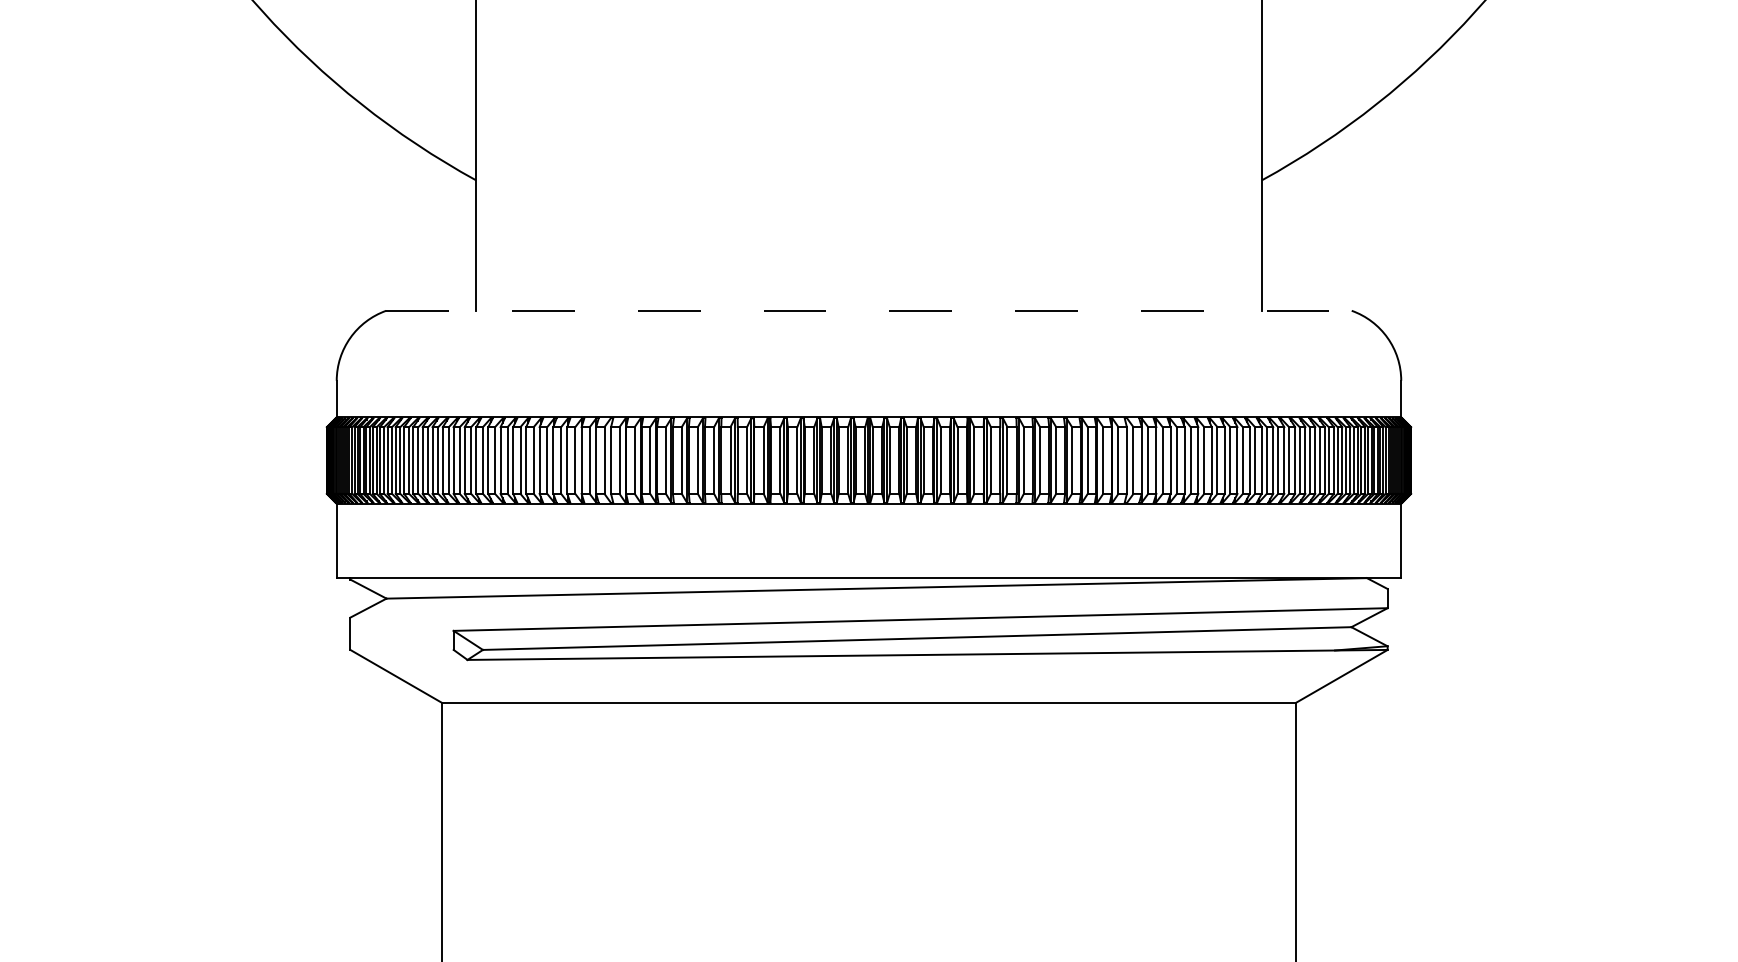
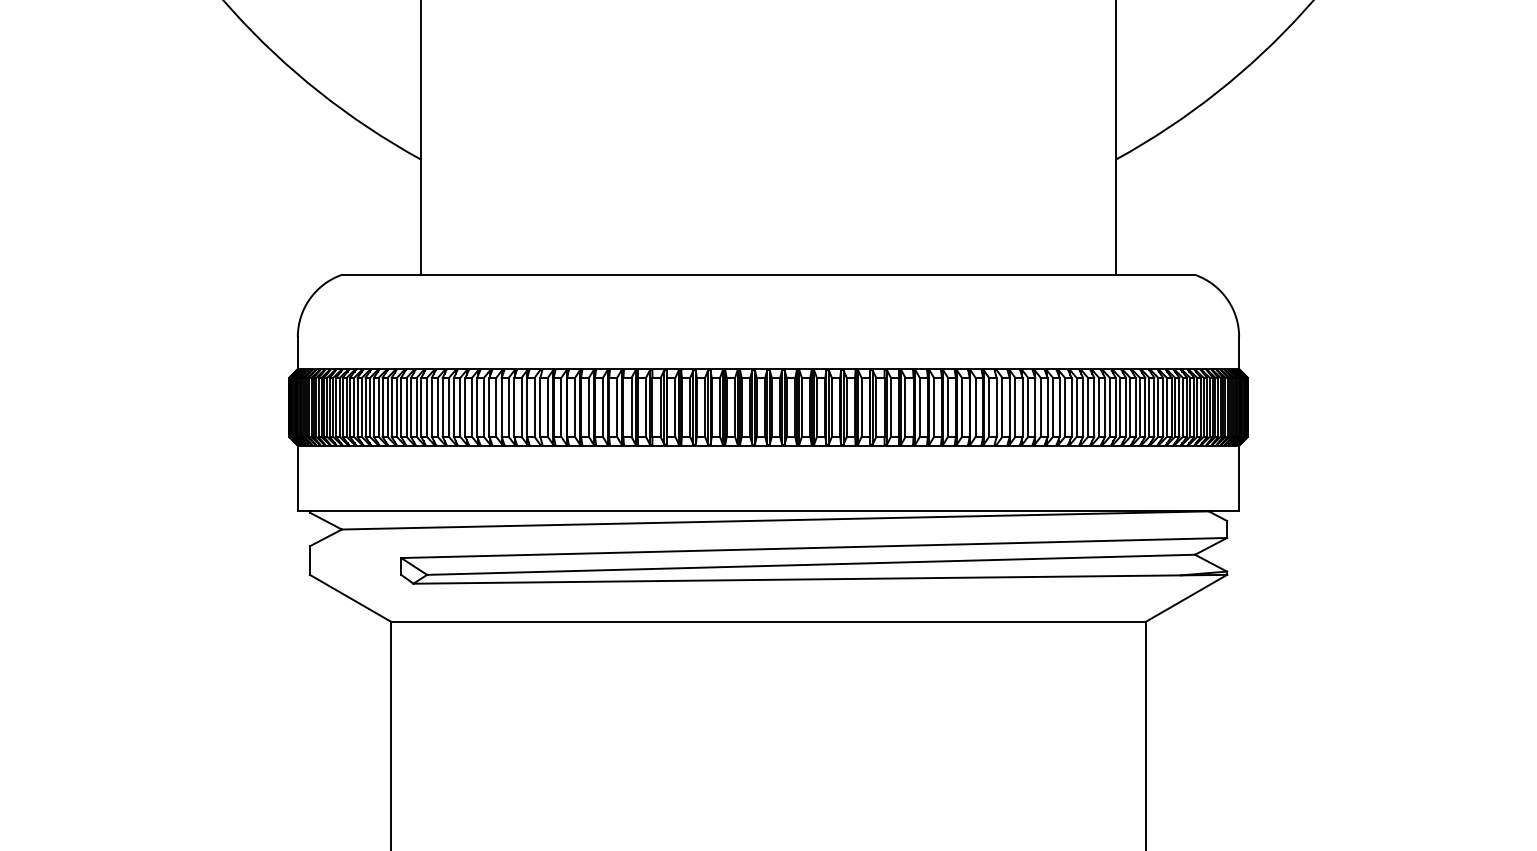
line: (869, 310) -> (768, 274), dashed -> solid

